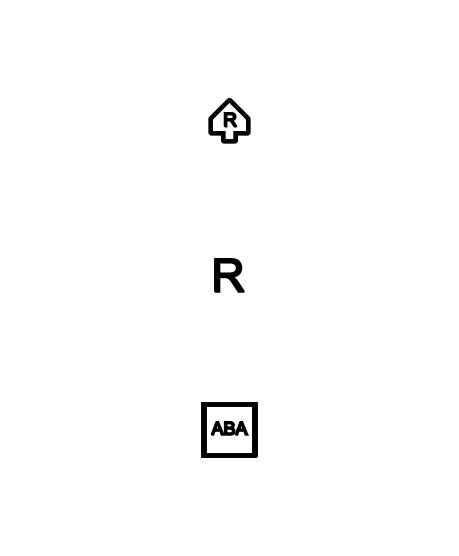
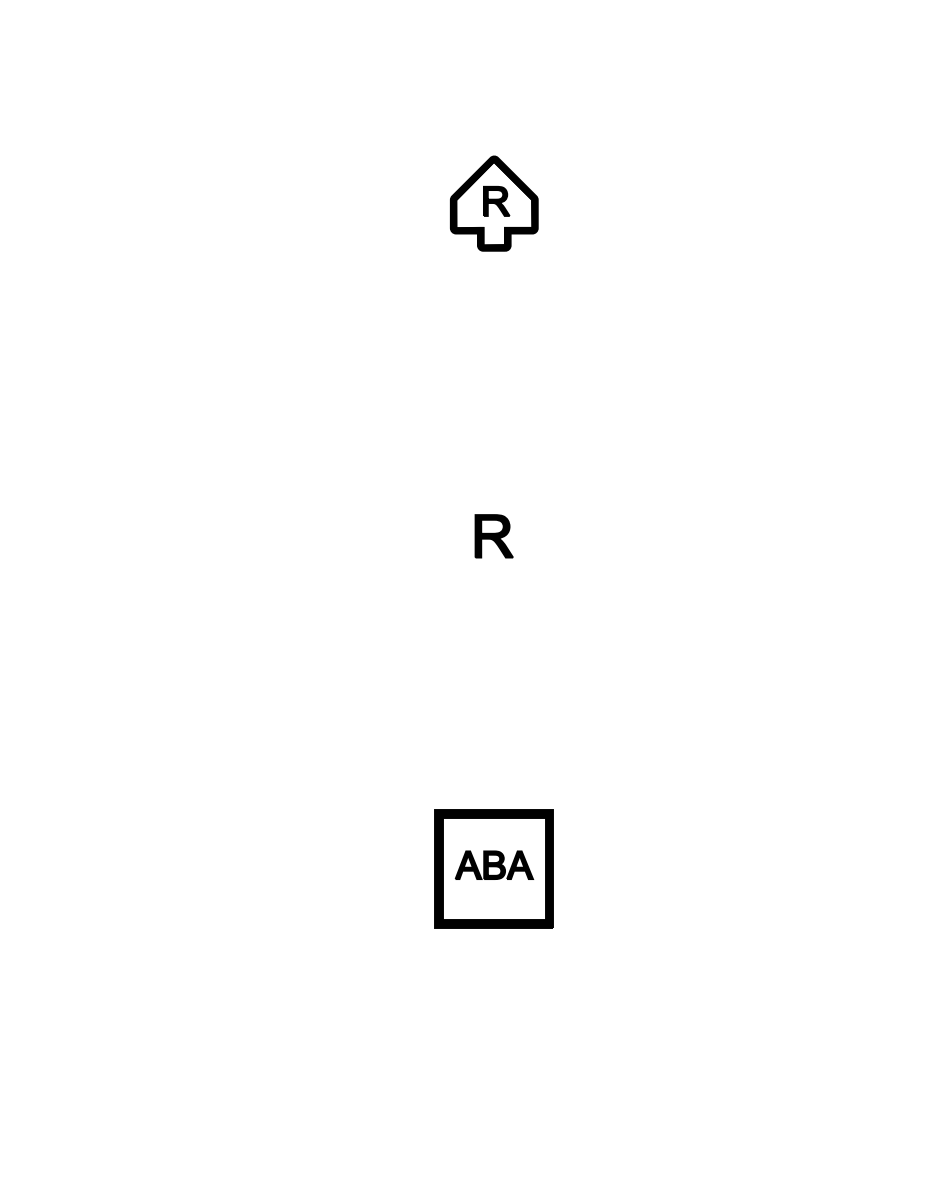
part: (229, 275) -> (494, 536), size x0.6

